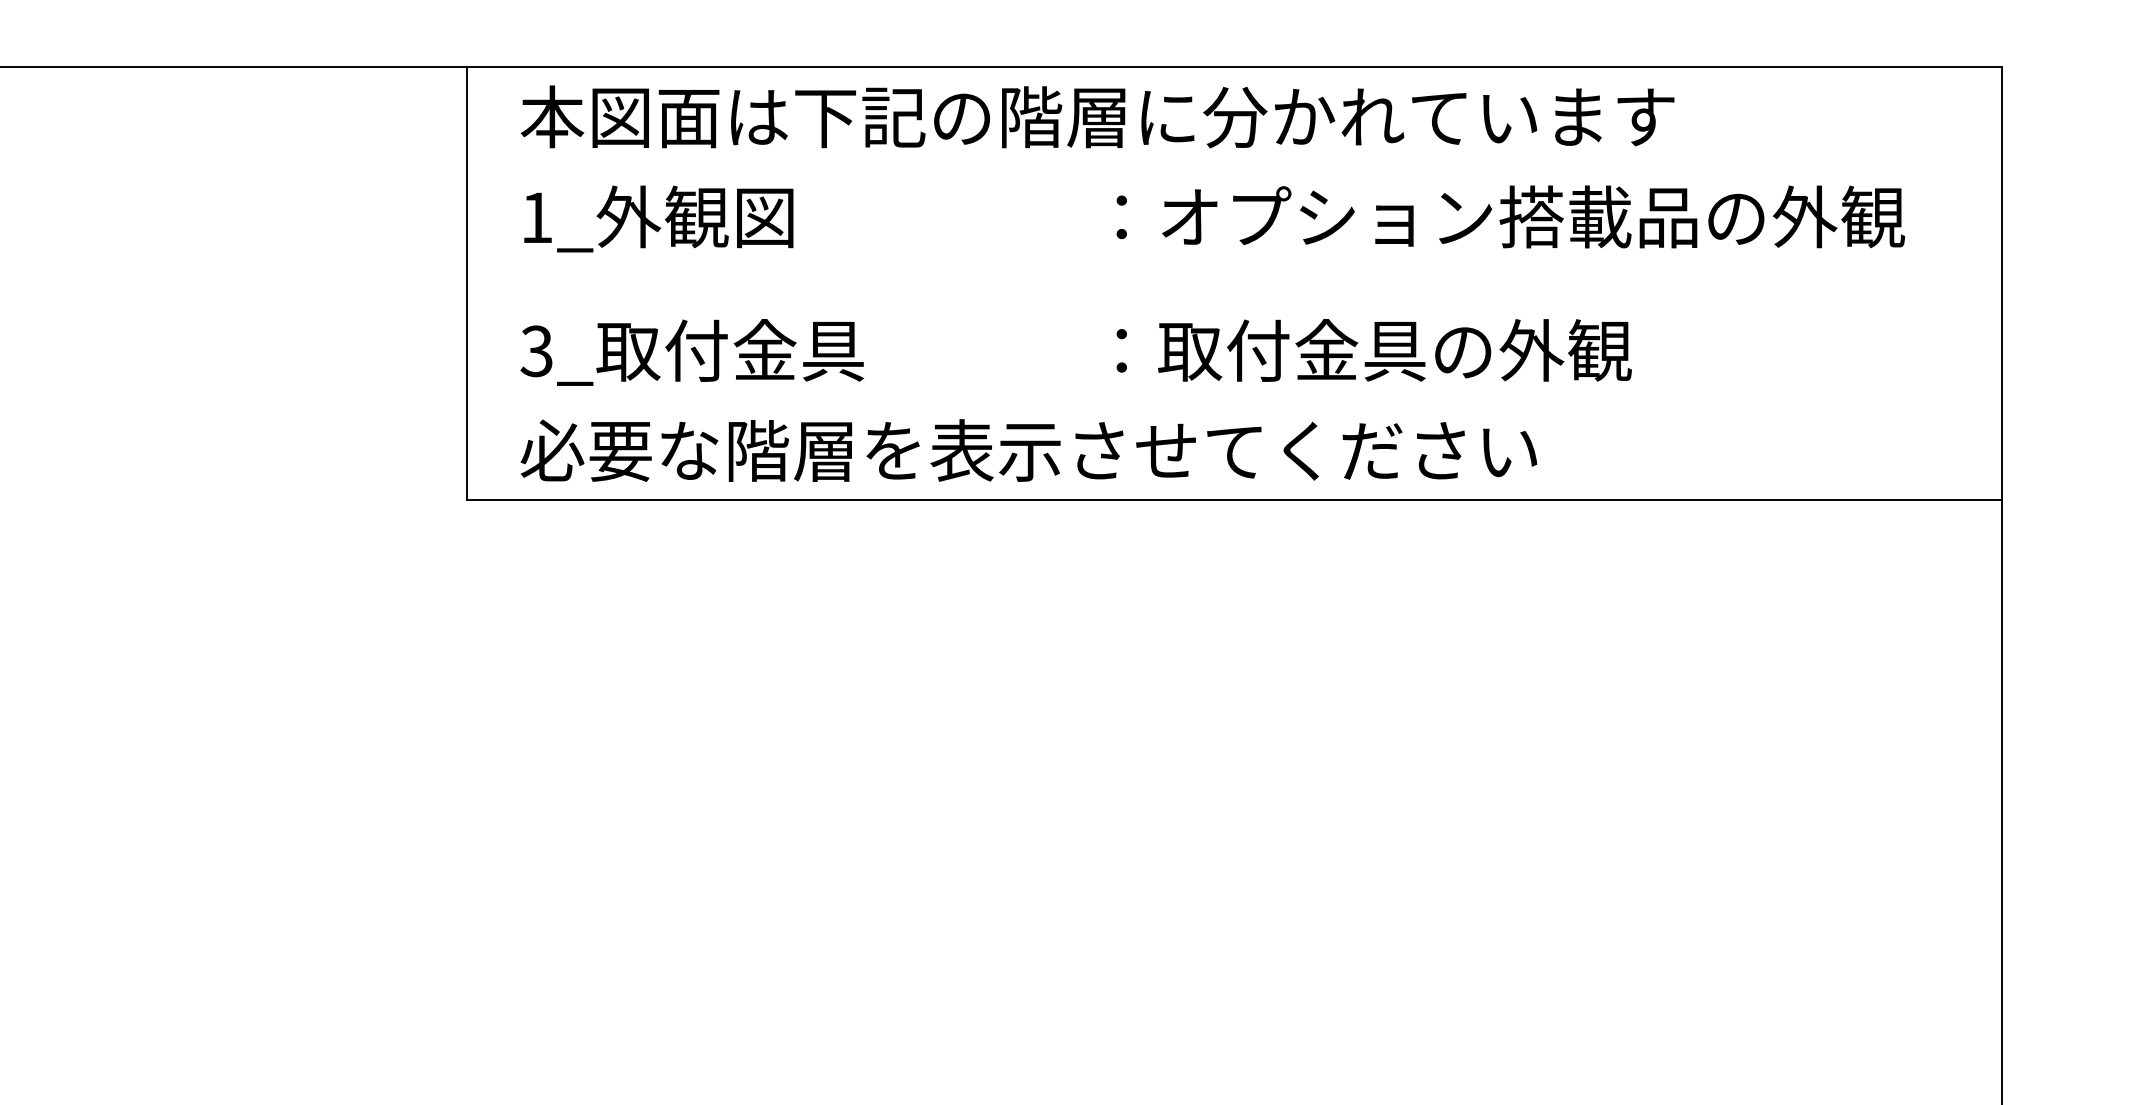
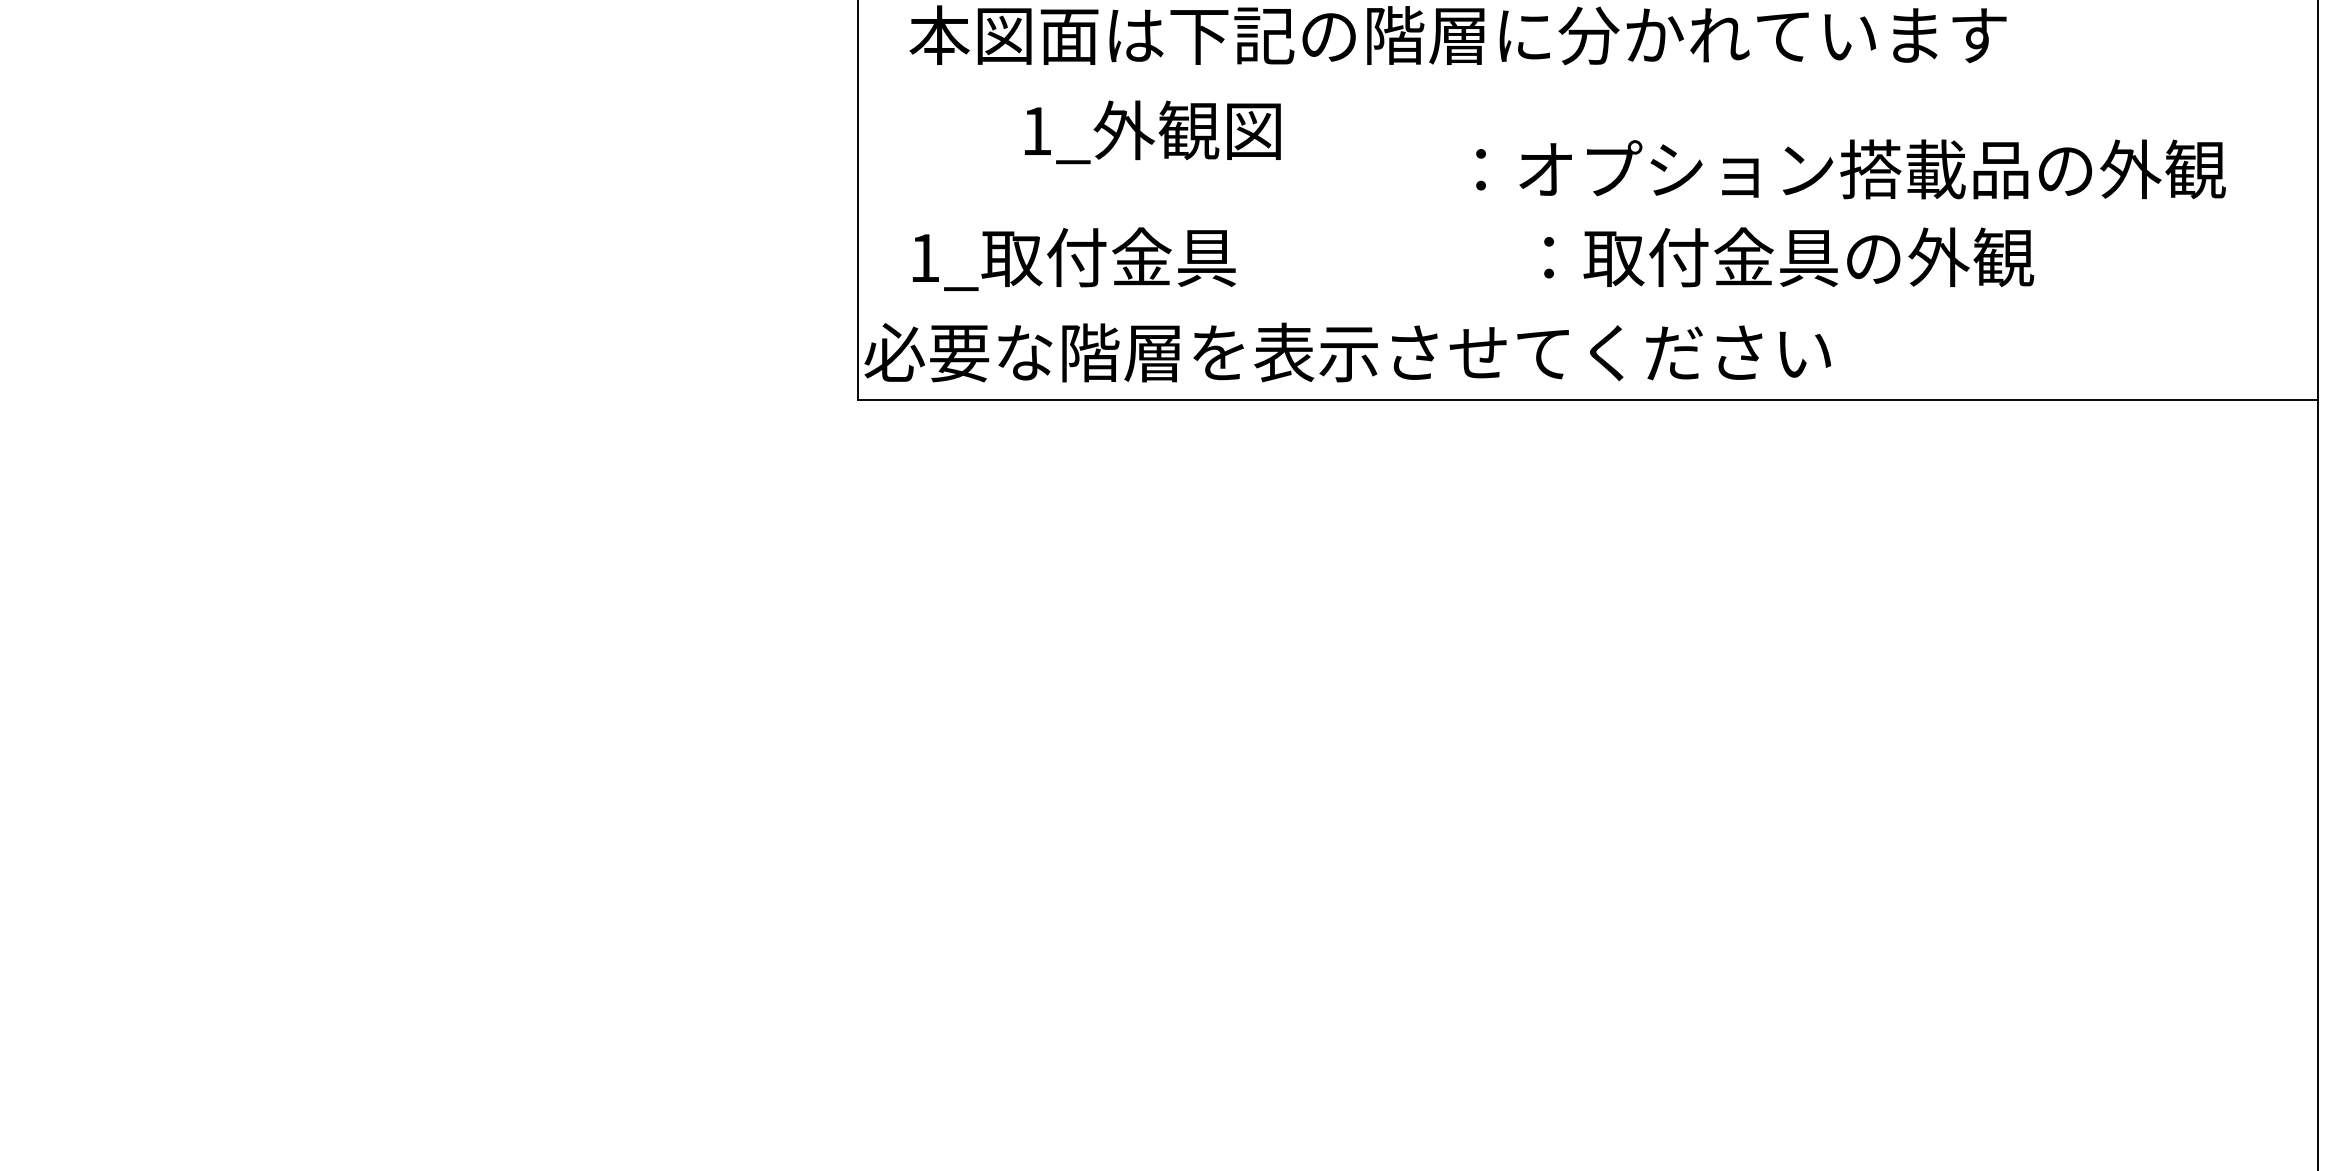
text: (1510, 217) -> (1850, 169), moved
text: (658, 219) -> (1152, 132), moved
text: (536, 350) -> (924, 257), 3_ -> 1_
text: (1374, 350) -> (1789, 257), moved
text: (1028, 450) -> (1347, 352), moved

